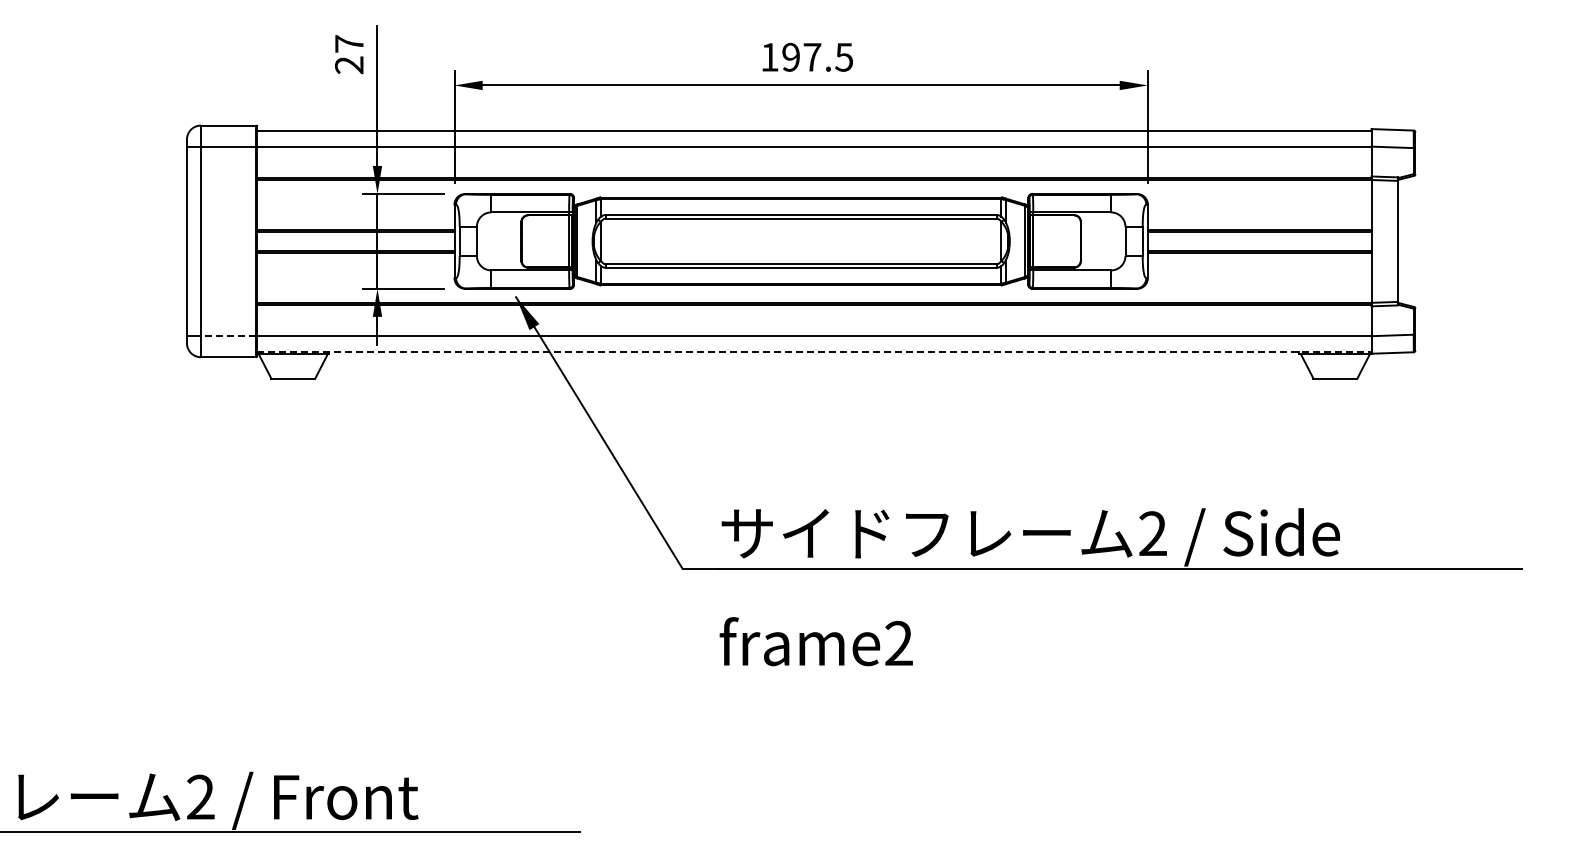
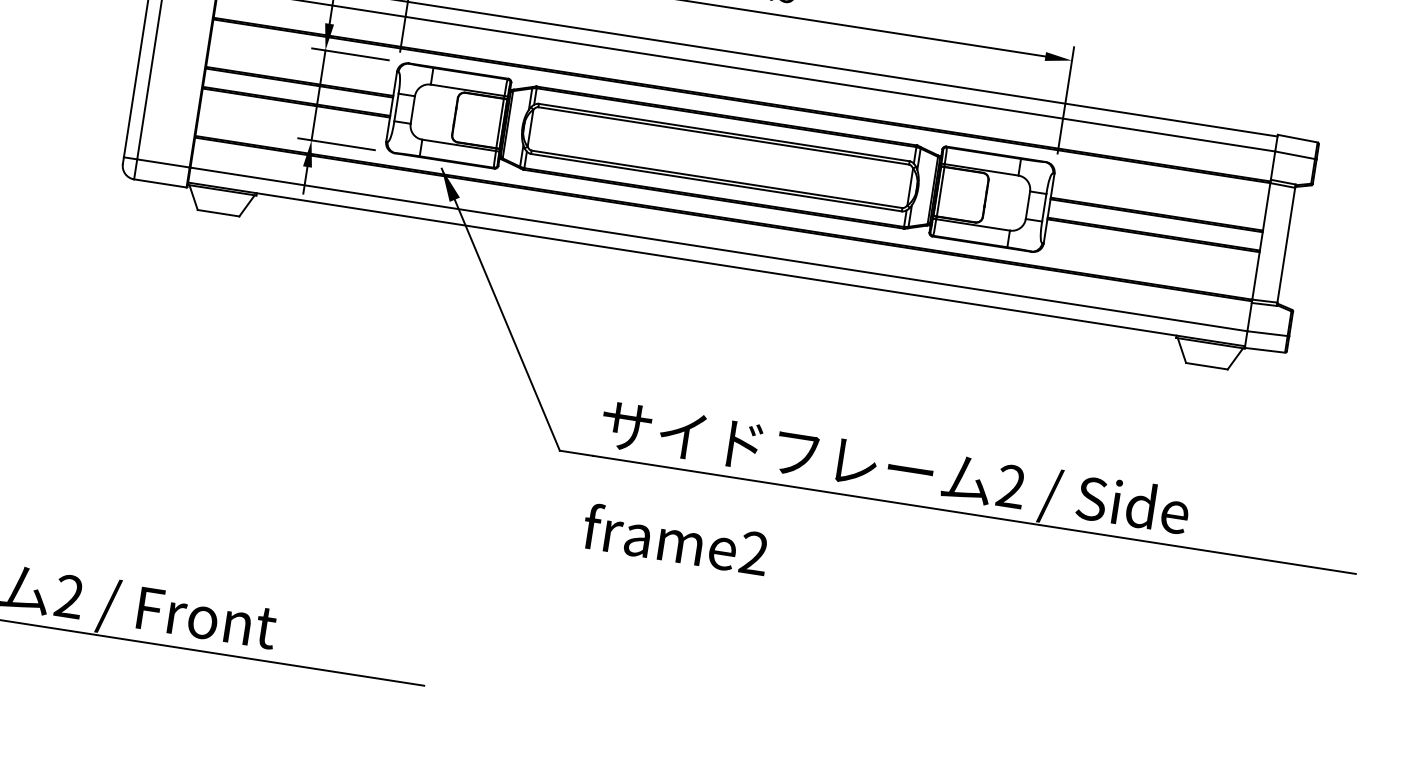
line: (228, 336) -> (163, 163), dashed -> solid
line: (814, 351) -> (716, 263), dashed -> solid

